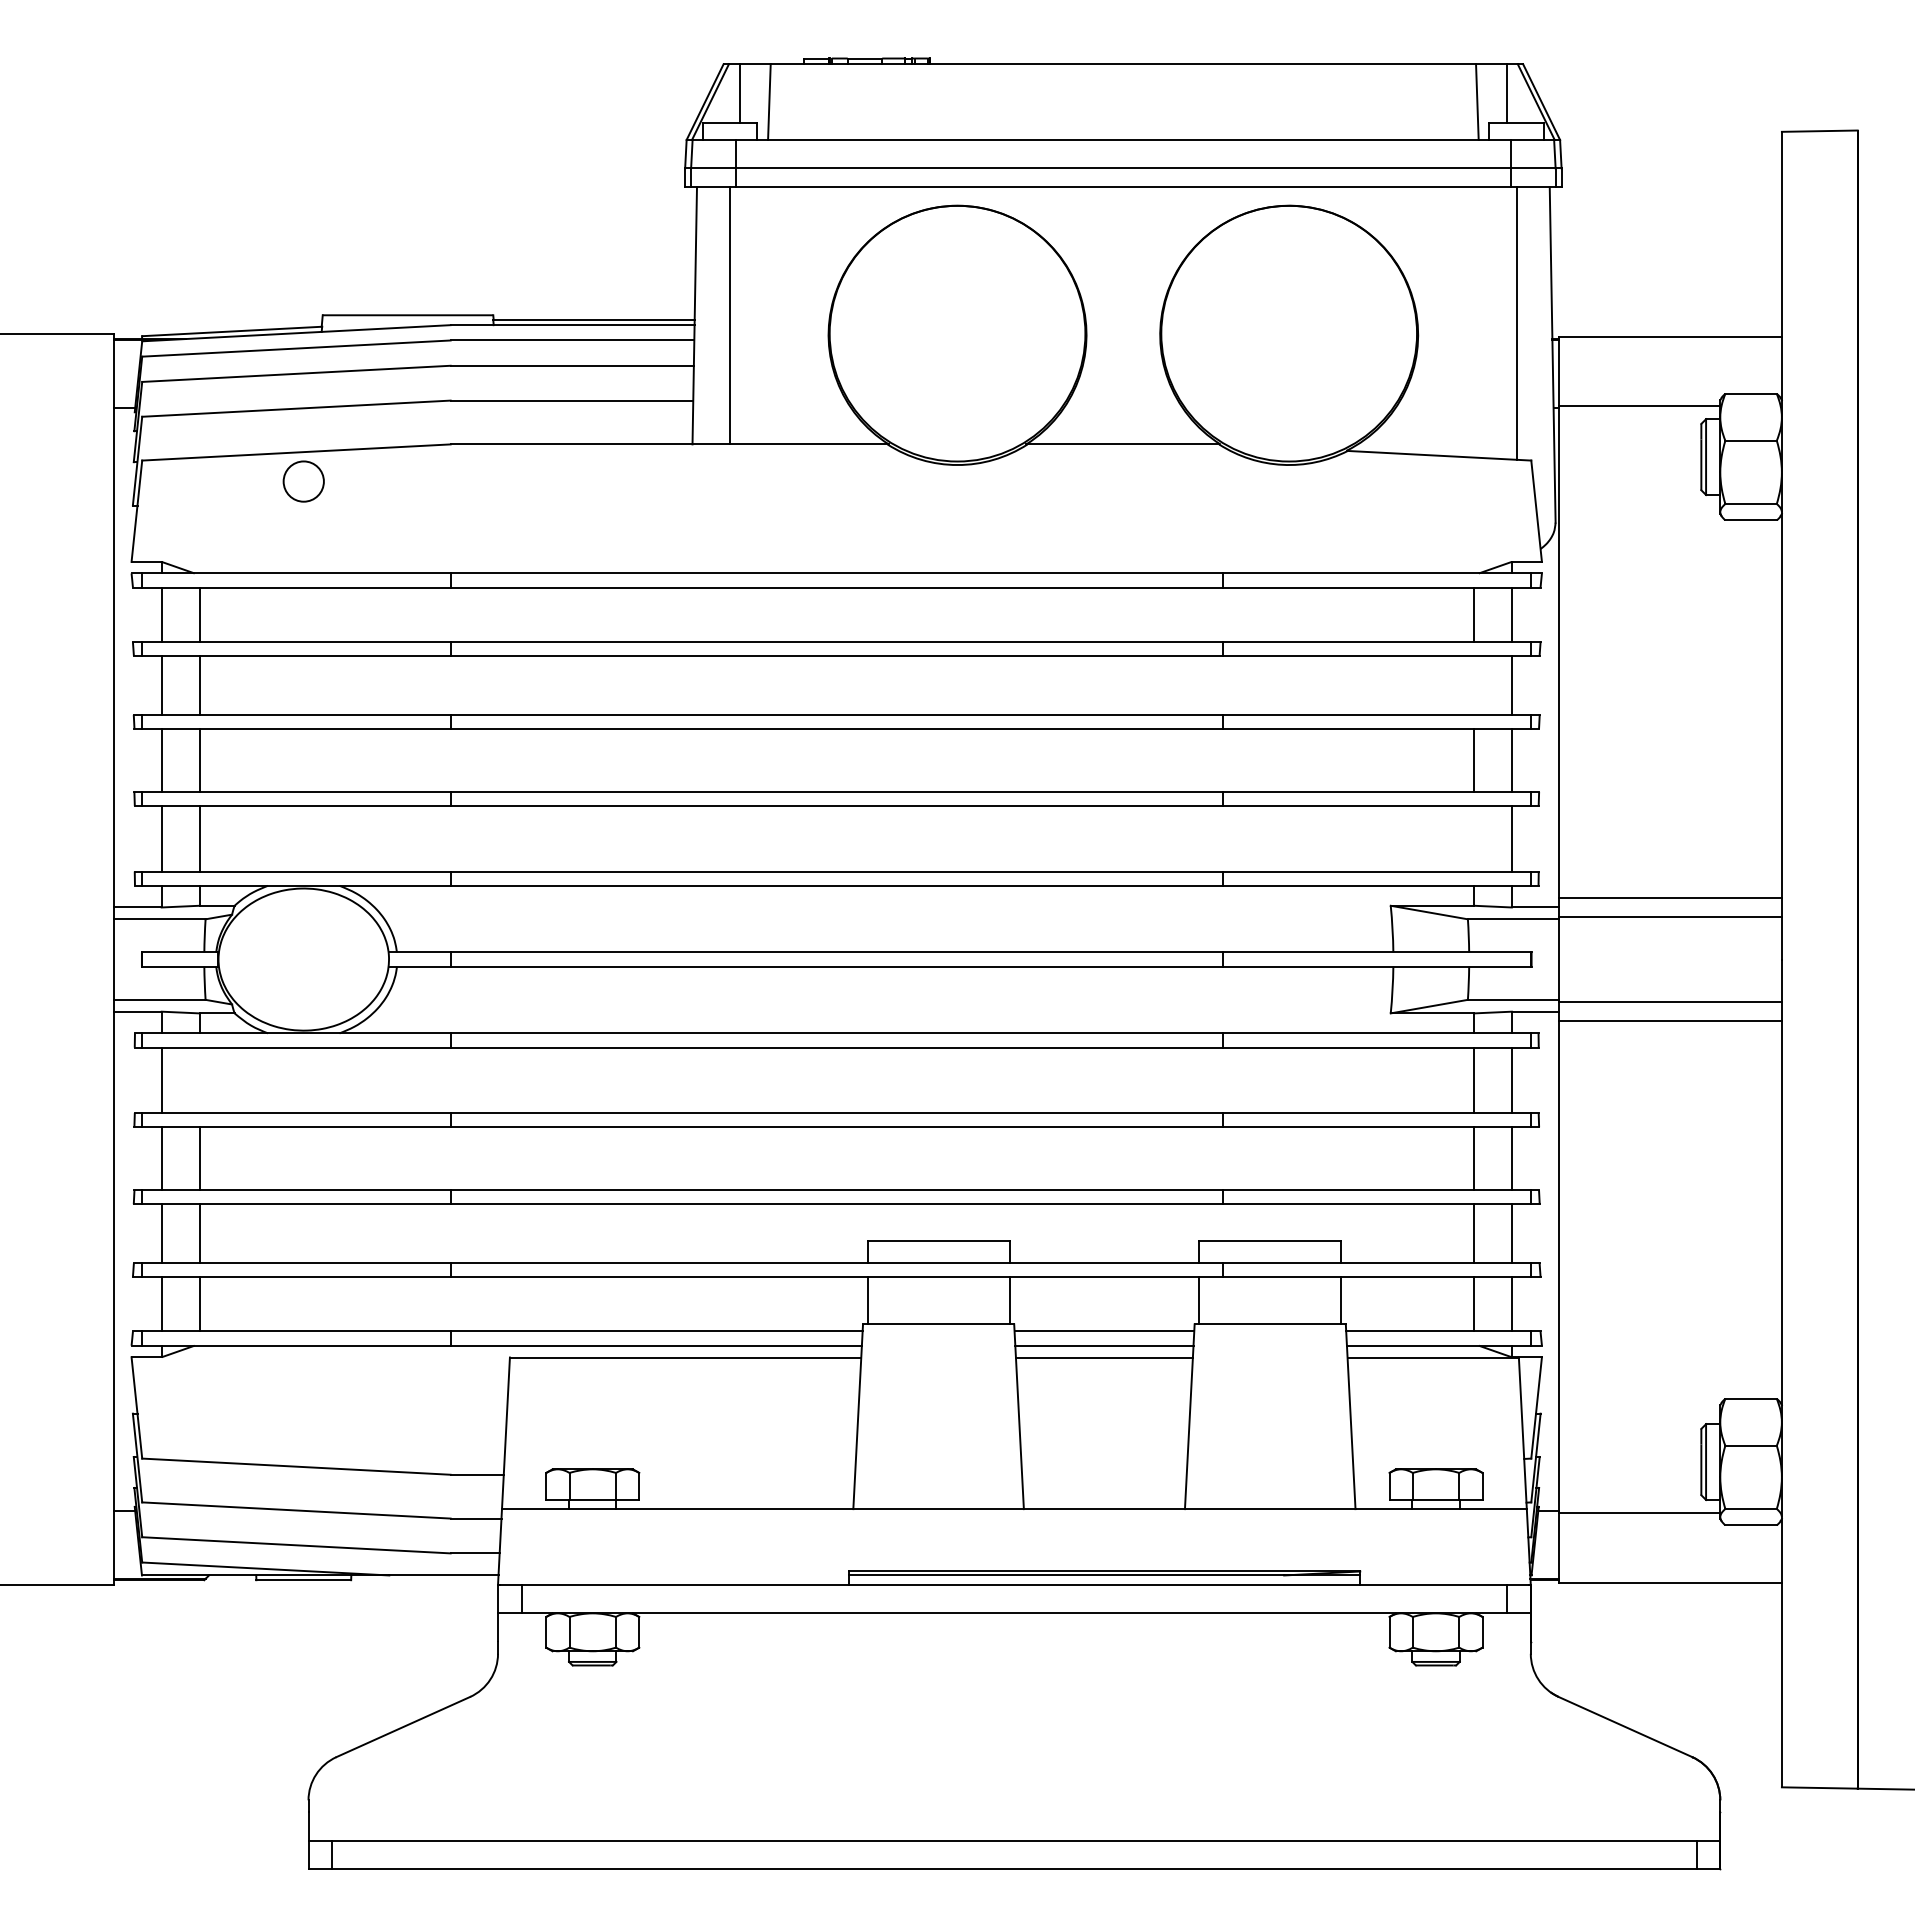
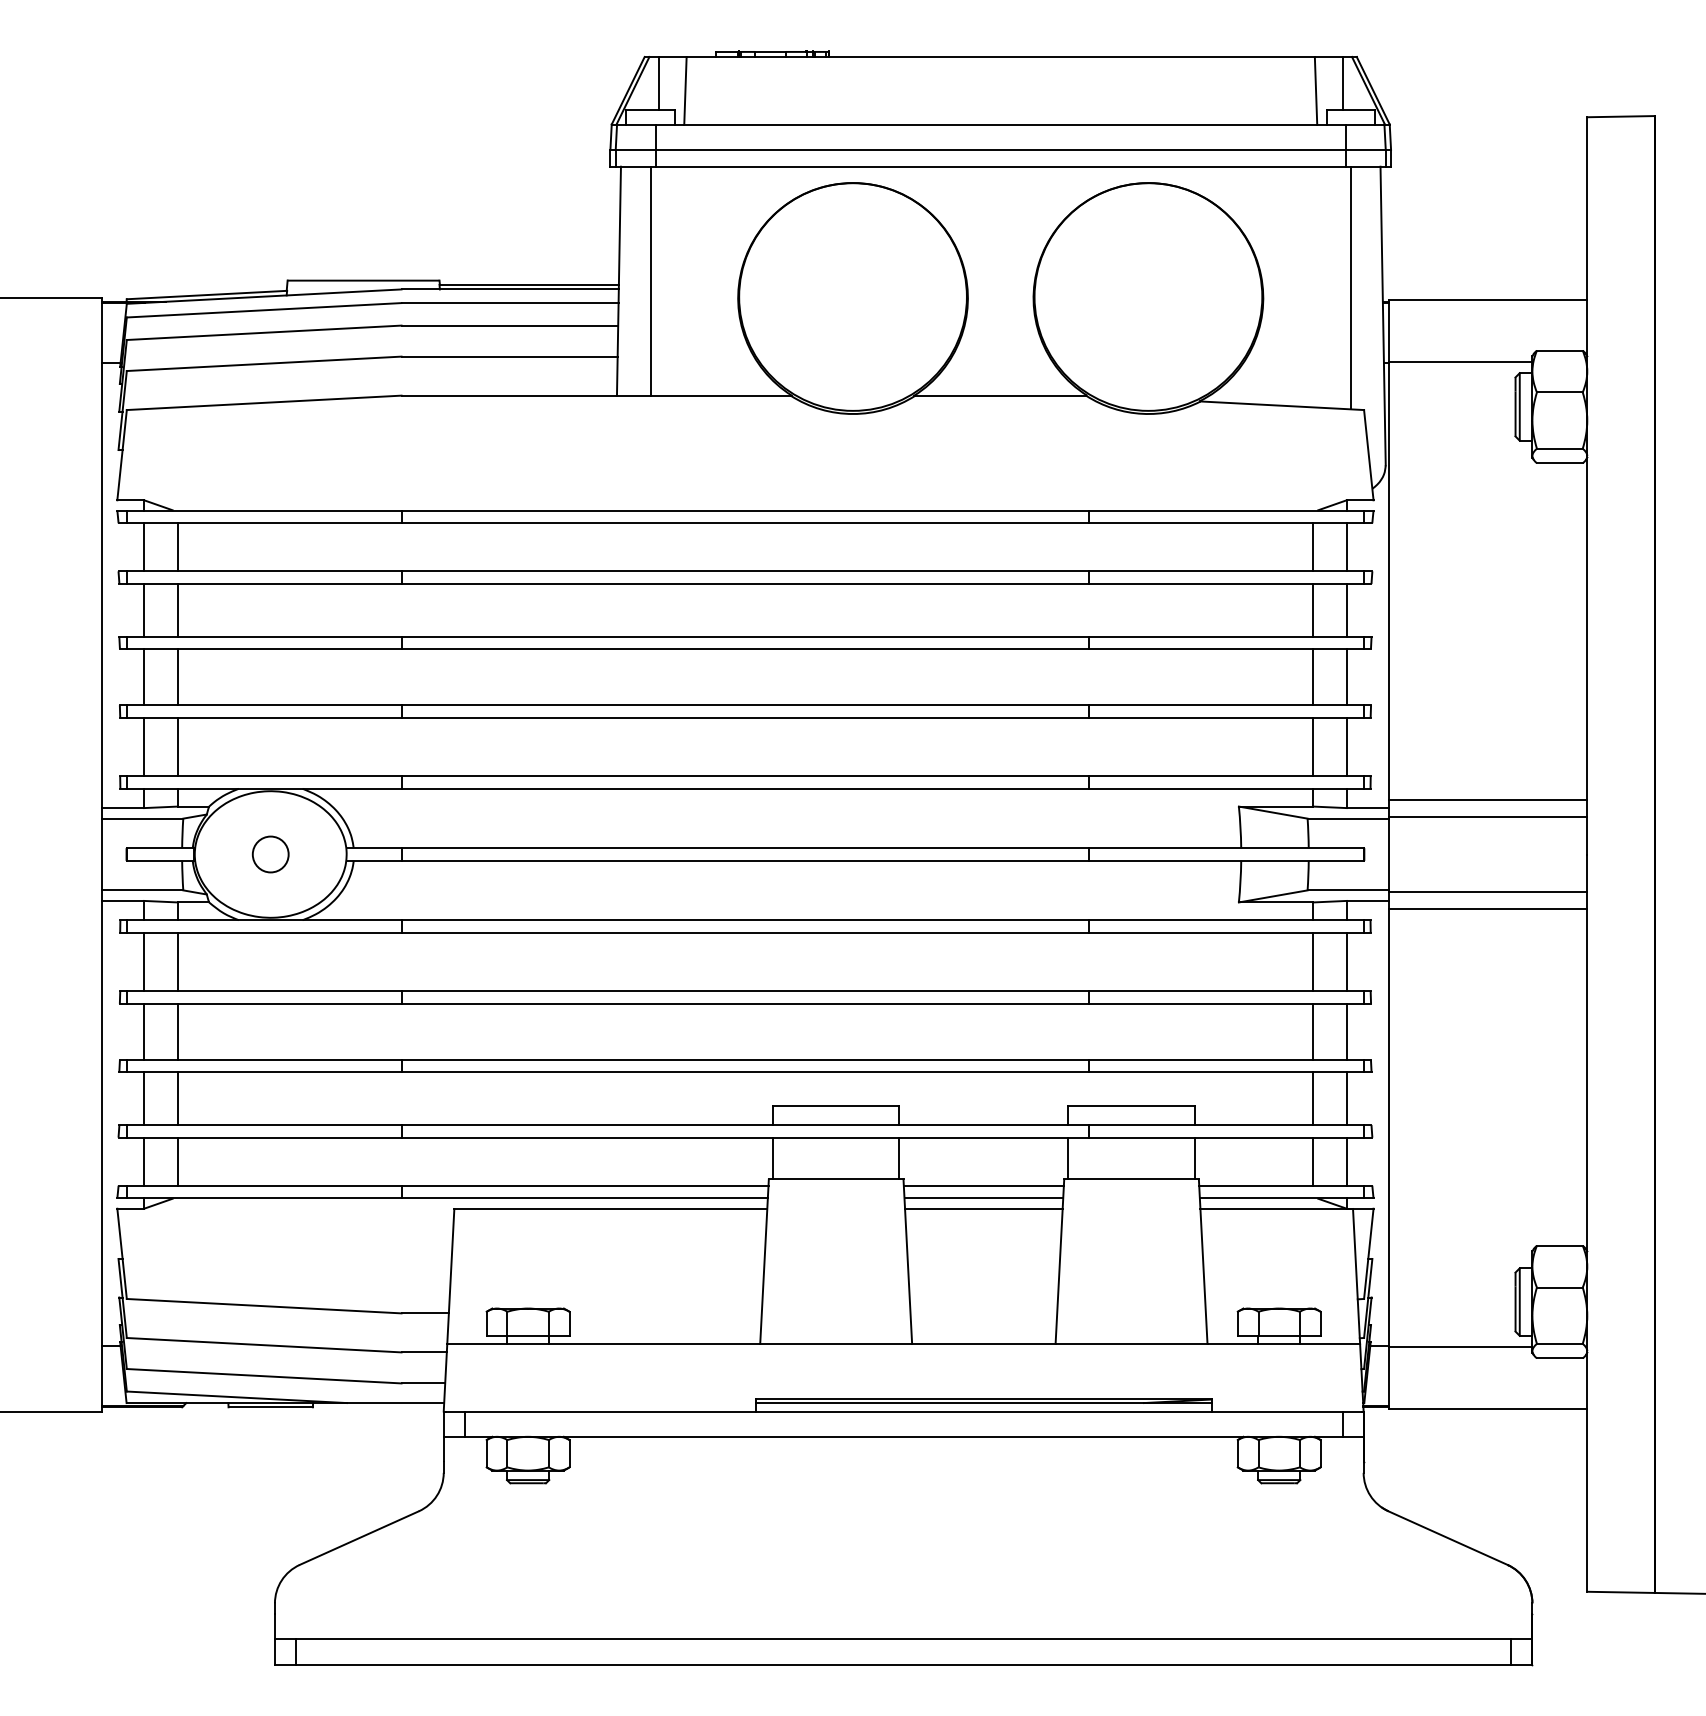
circle: (303, 481) -> (270, 854), moved
line: (1473, 684) -> (1312, 609), added
line: (1473, 838) -> (1312, 746), added
line: (199, 1080) -> (177, 962), added

